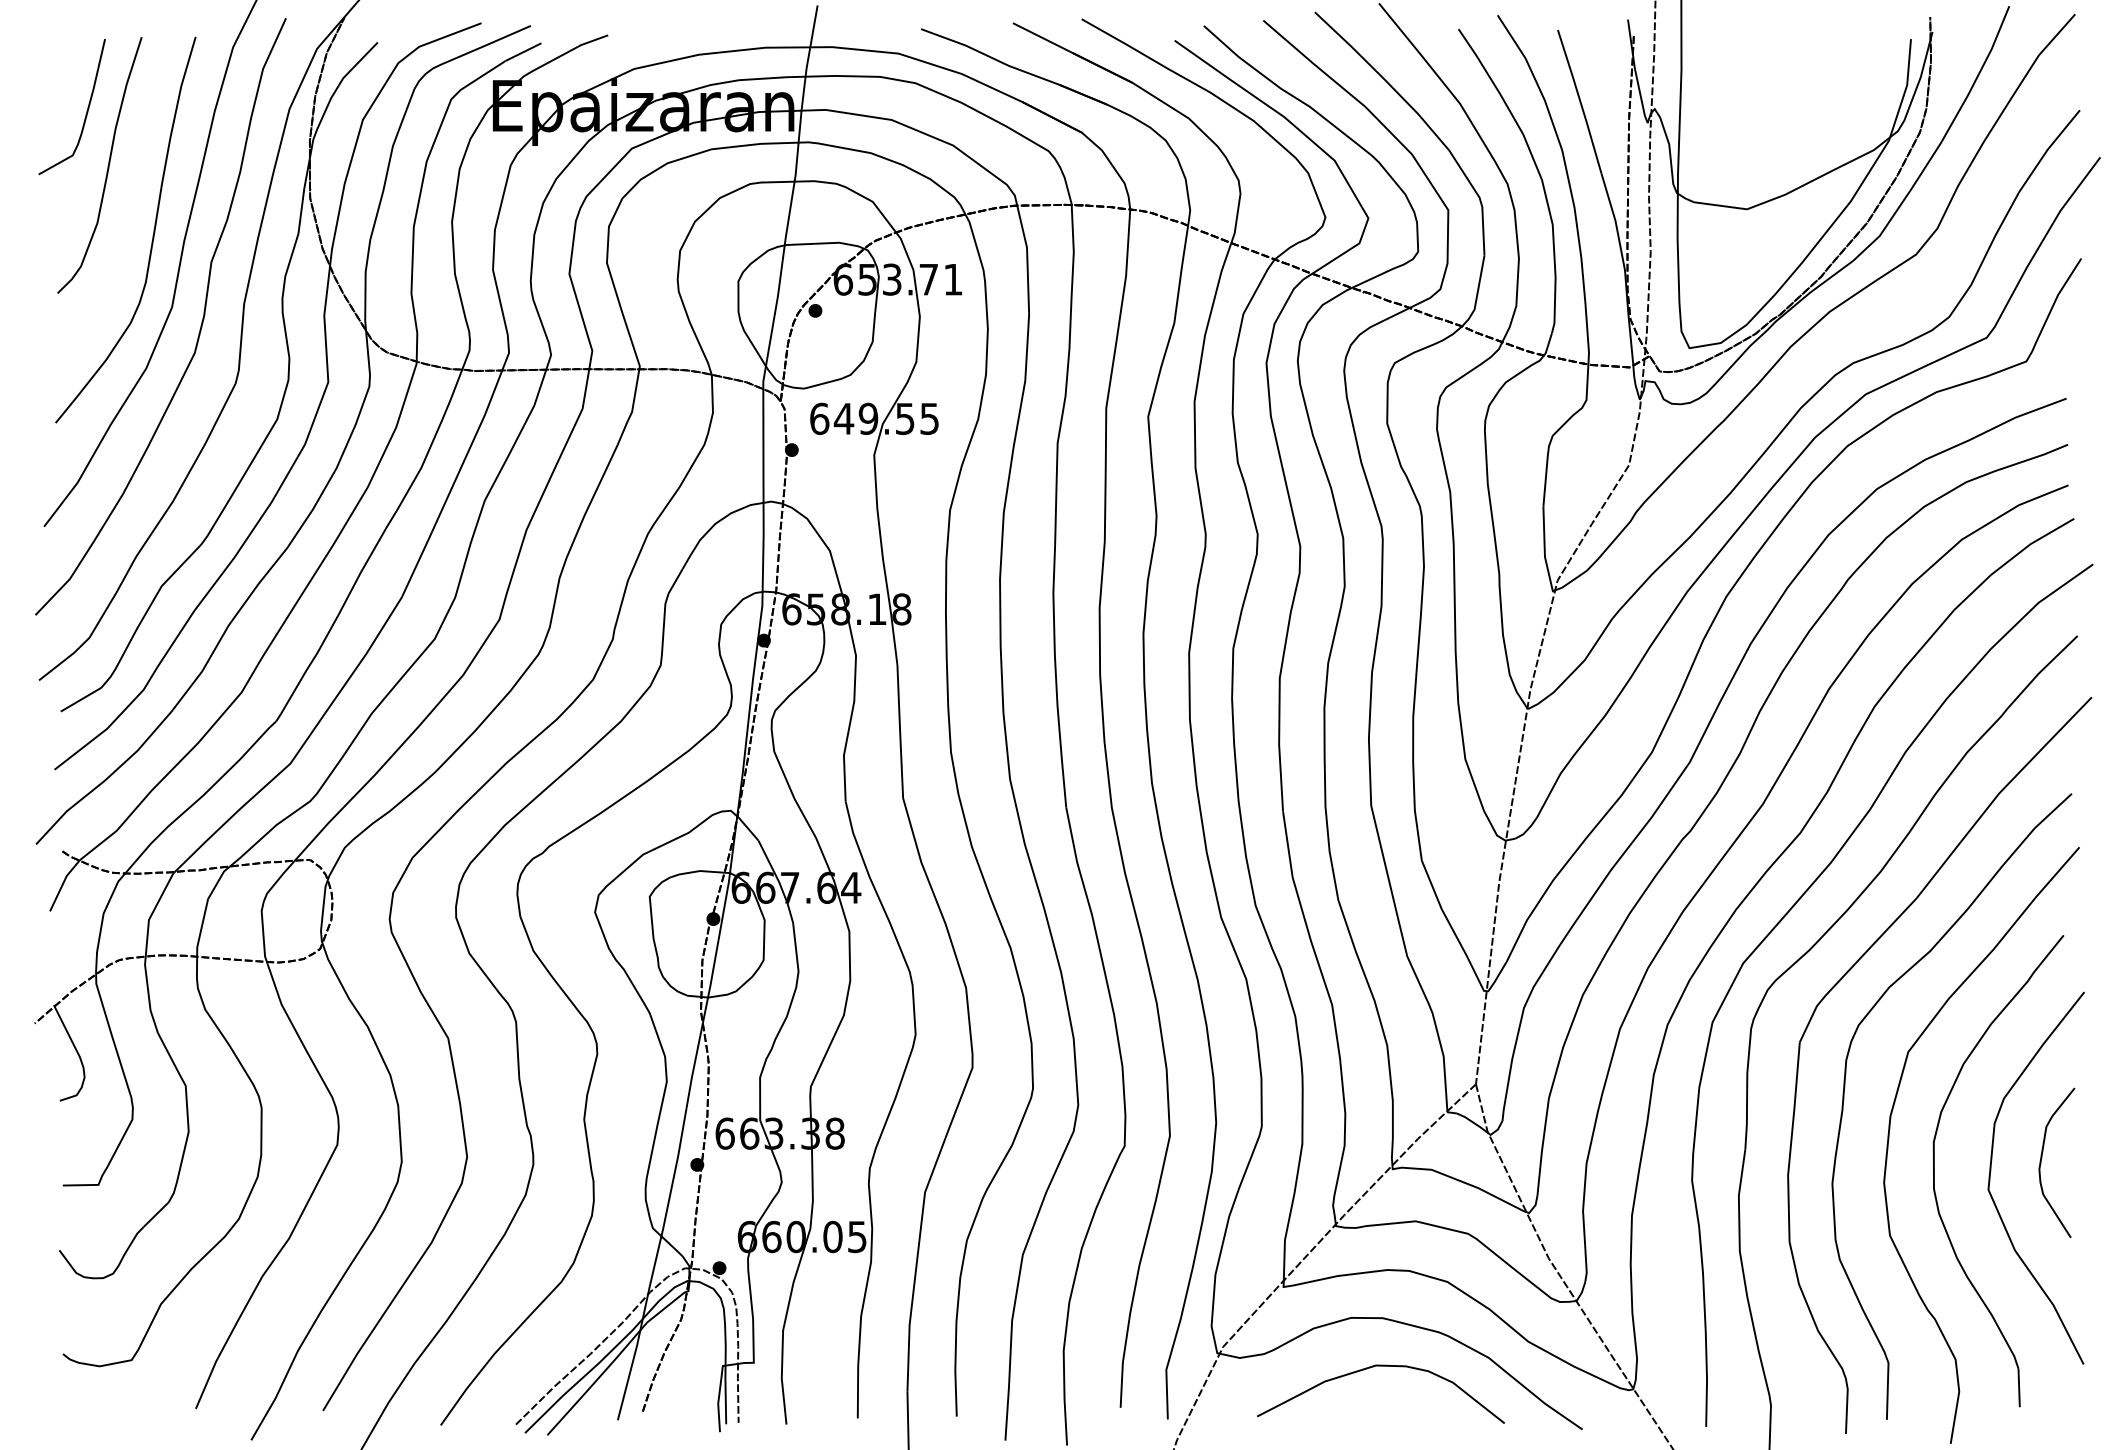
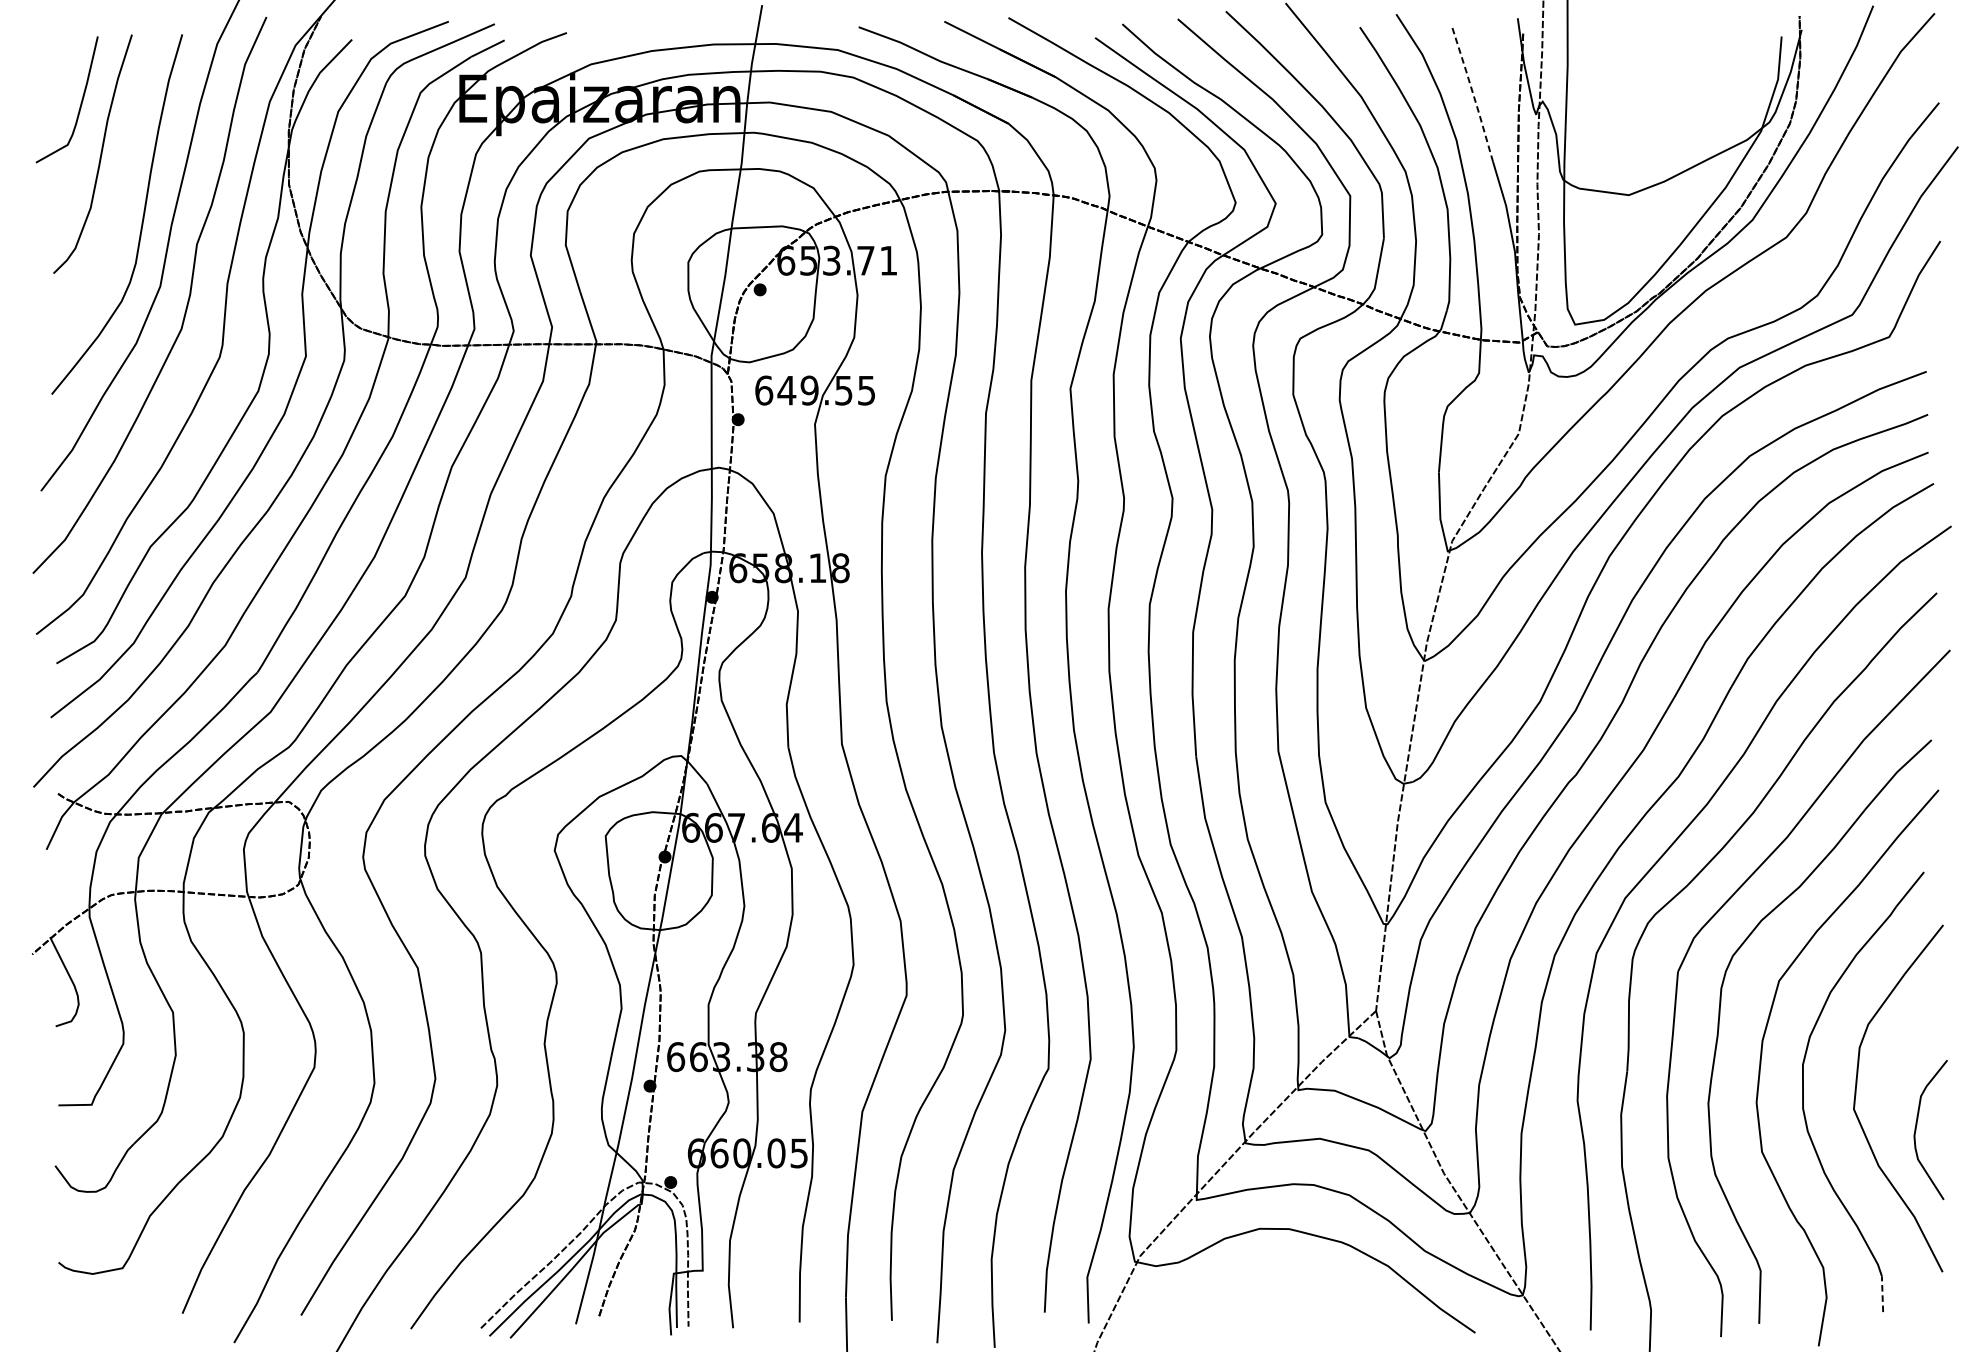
line: (1580, 101) -> (1473, 94), solid -> dashed
curve: (2042, 1158) -> (1917, 1125), moved
curve: (1373, 1367) -> (1280, 1275), removed
line: (2019, 1387) -> (1882, 1293), solid -> dashed

